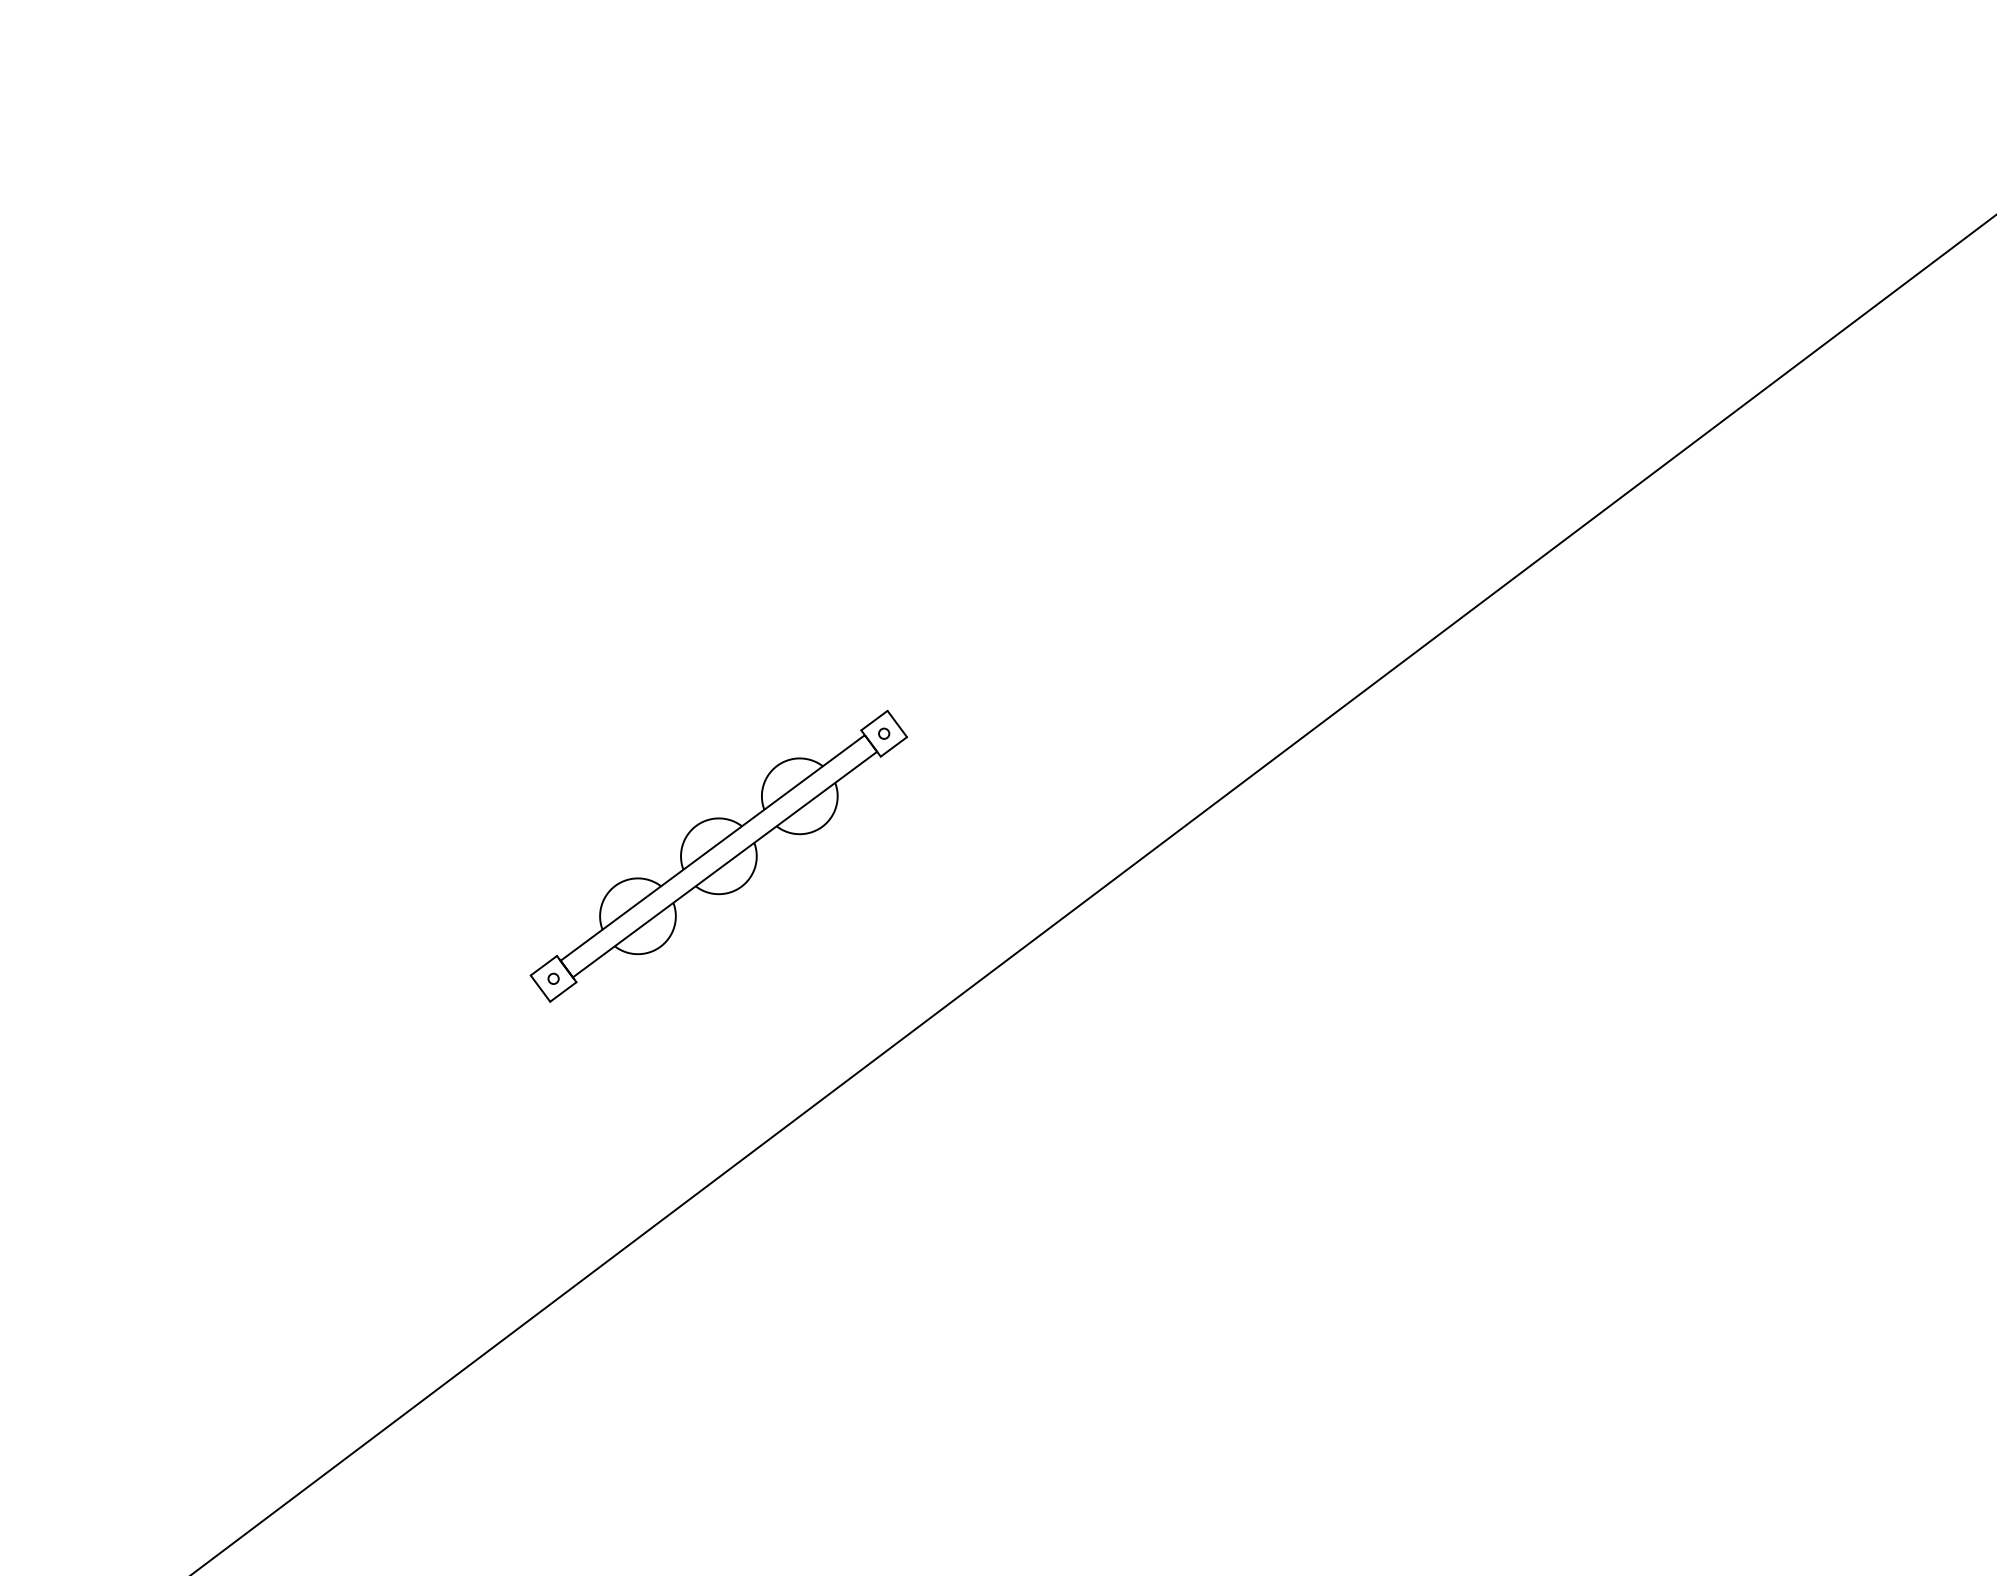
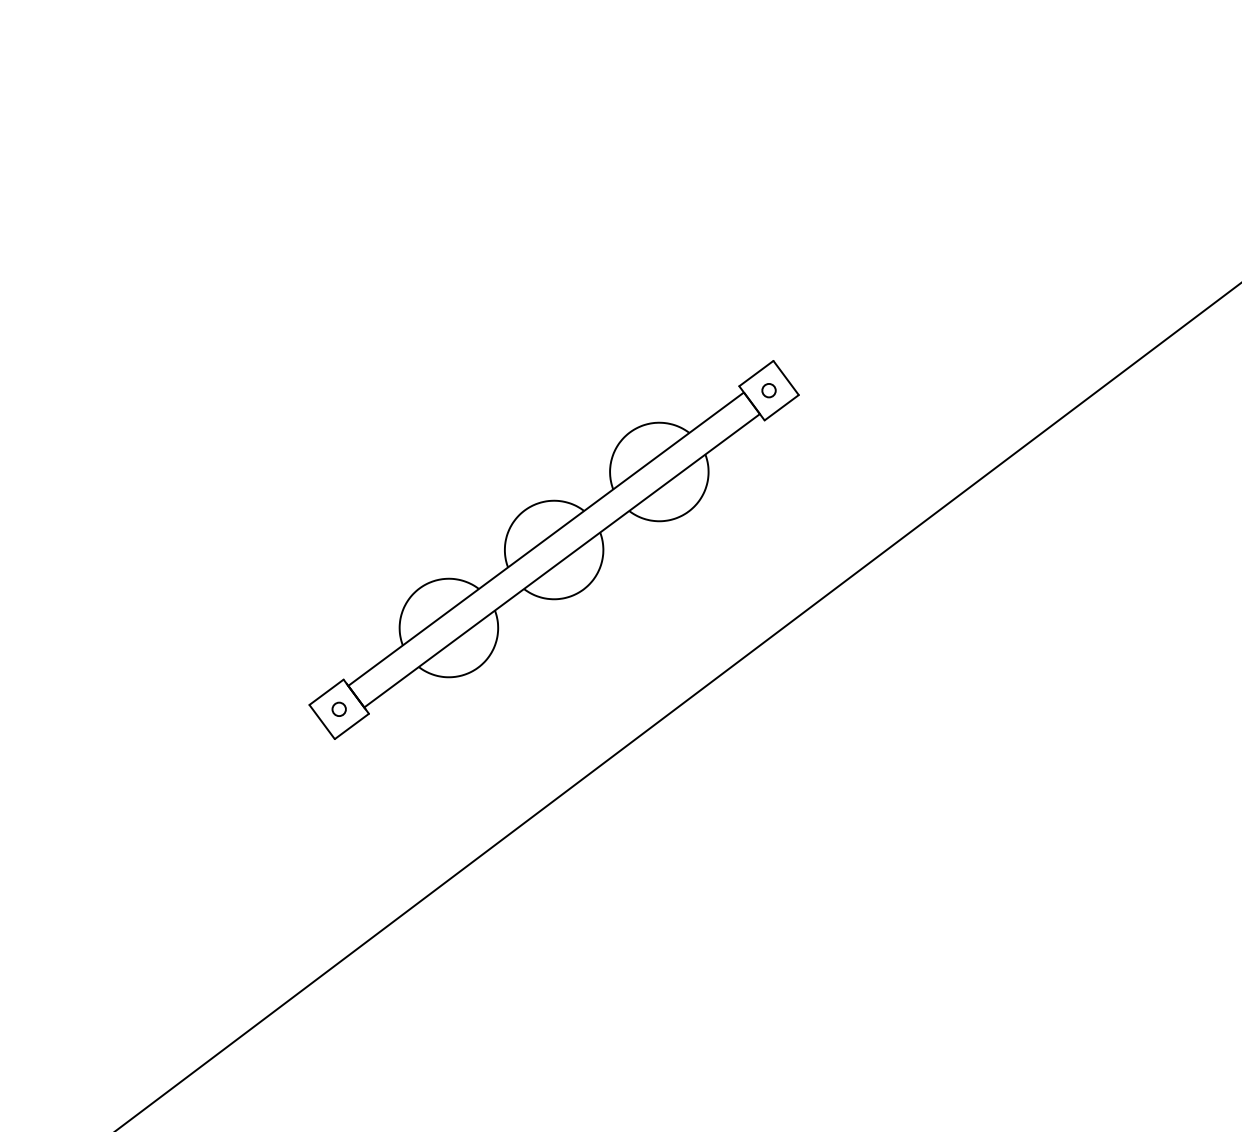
part: (718, 856) -> (553, 550), size x1.67

